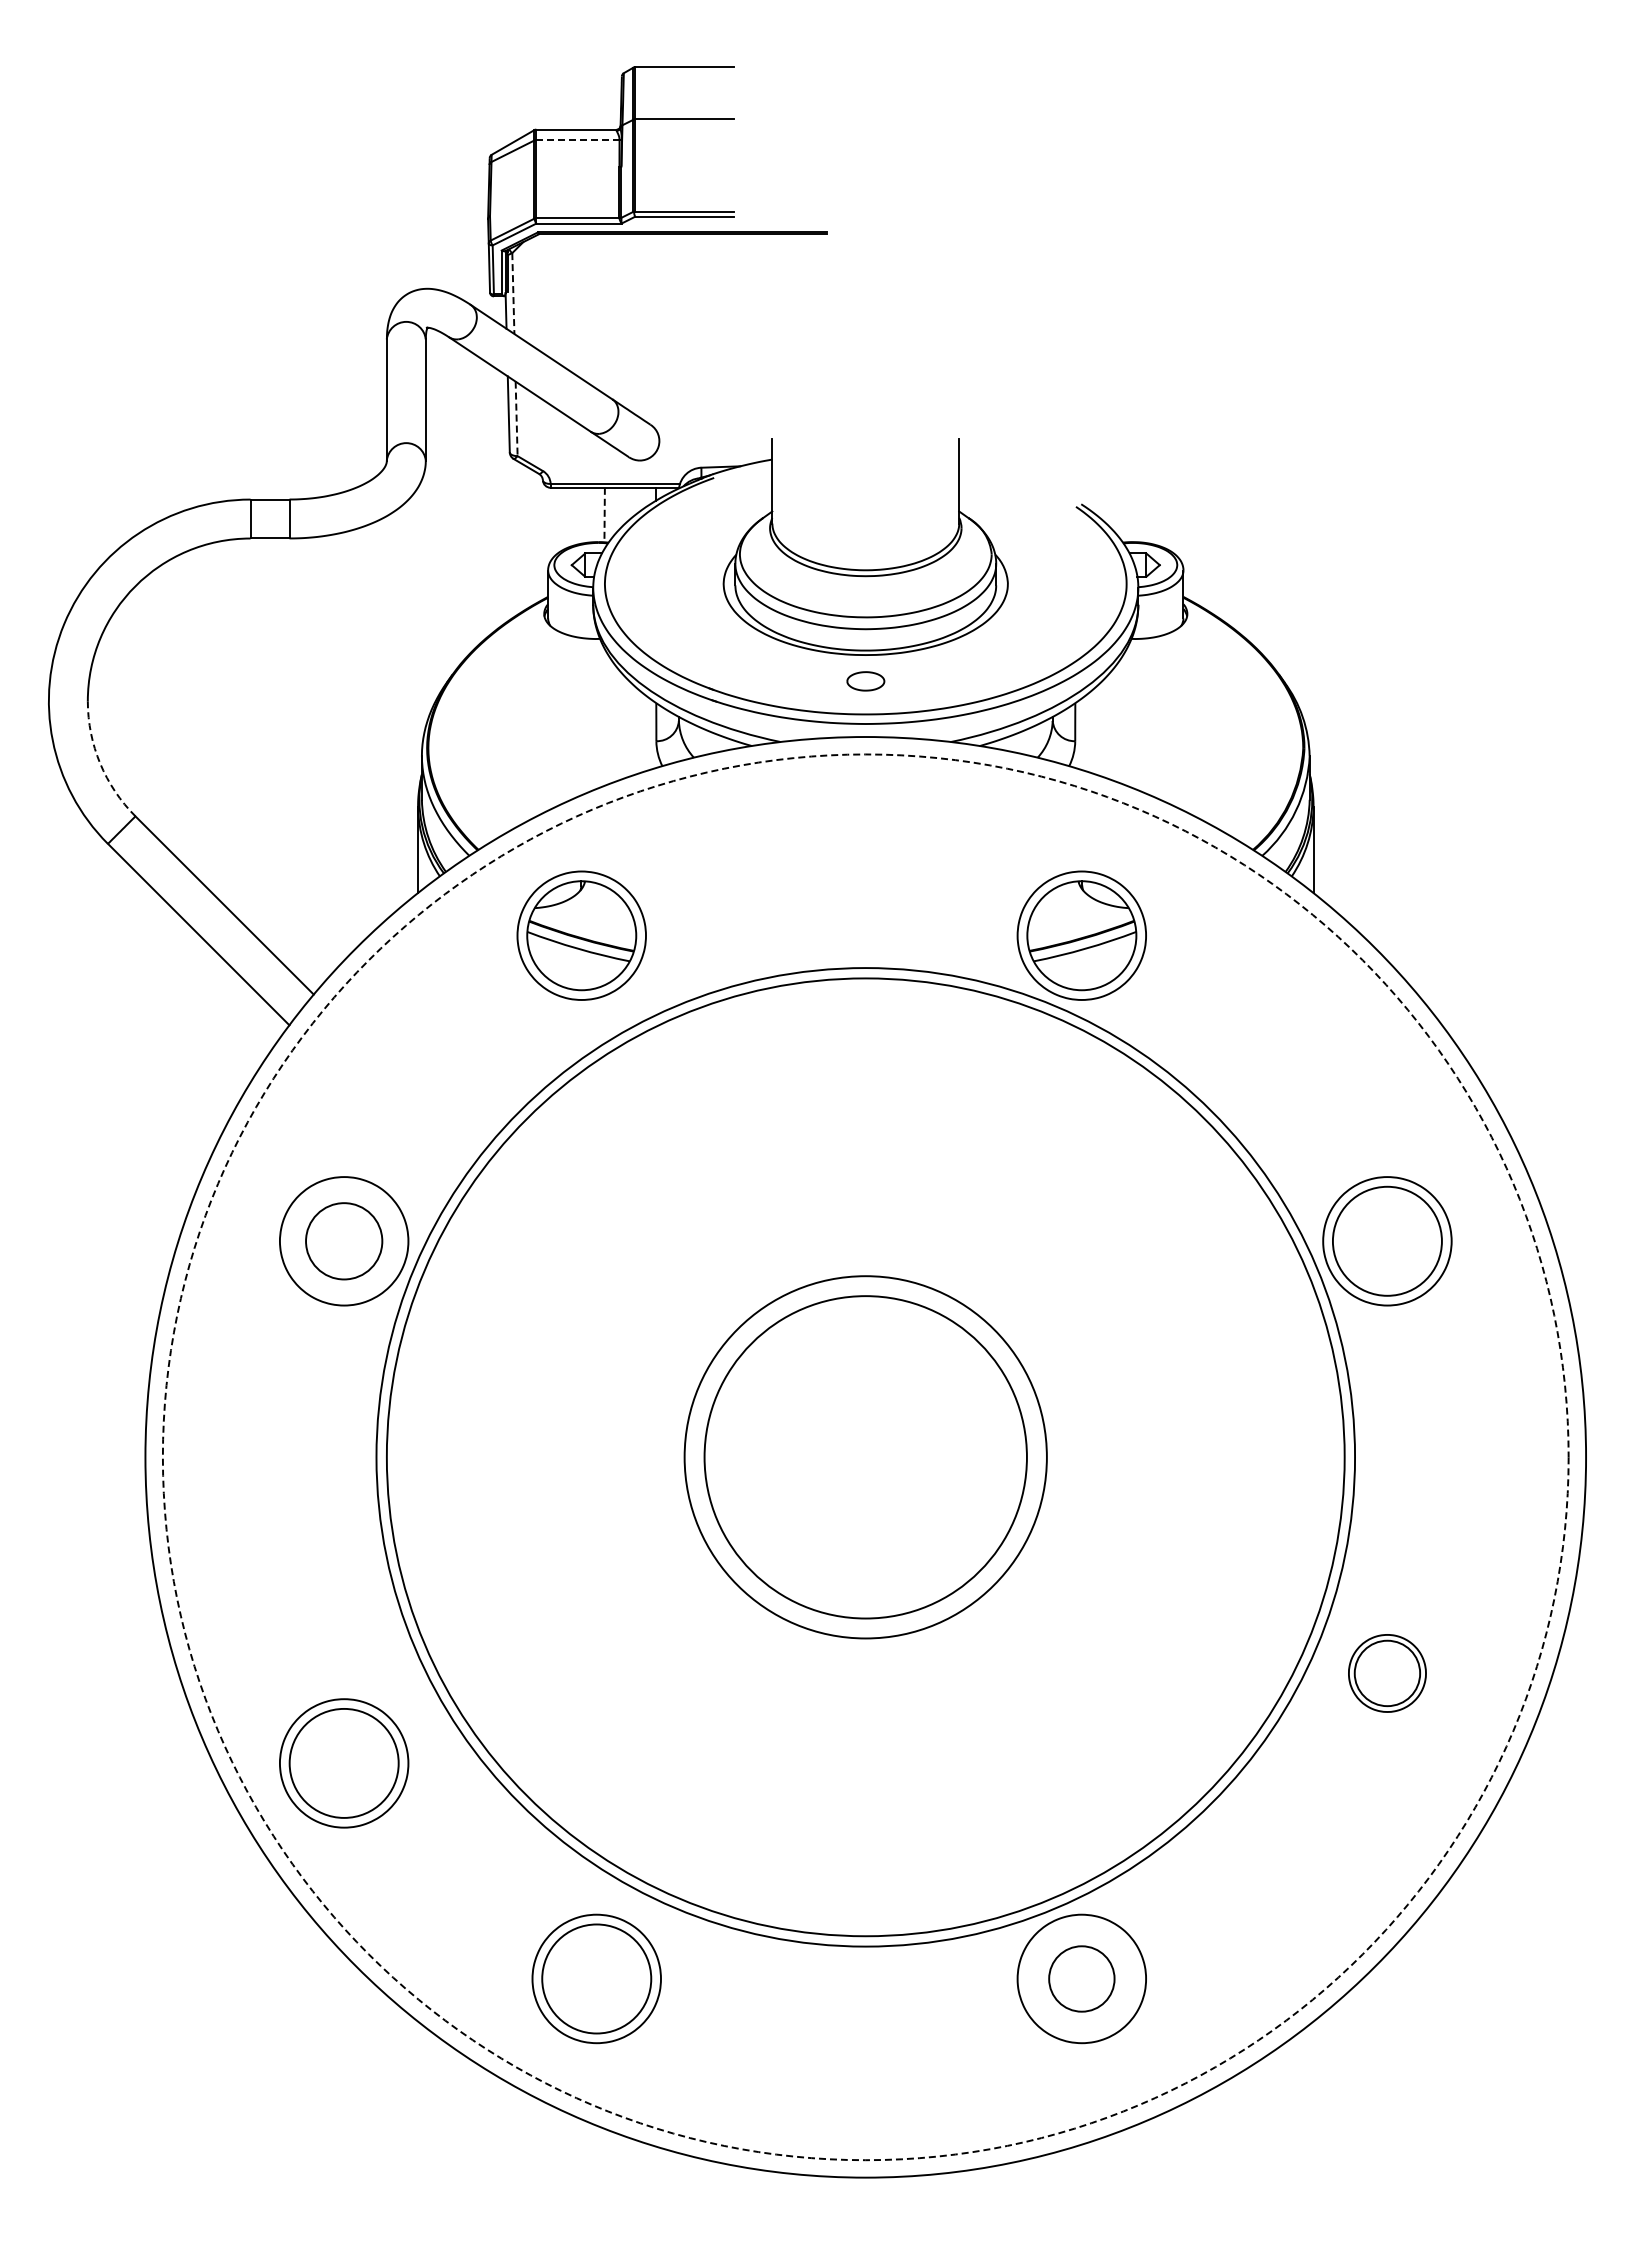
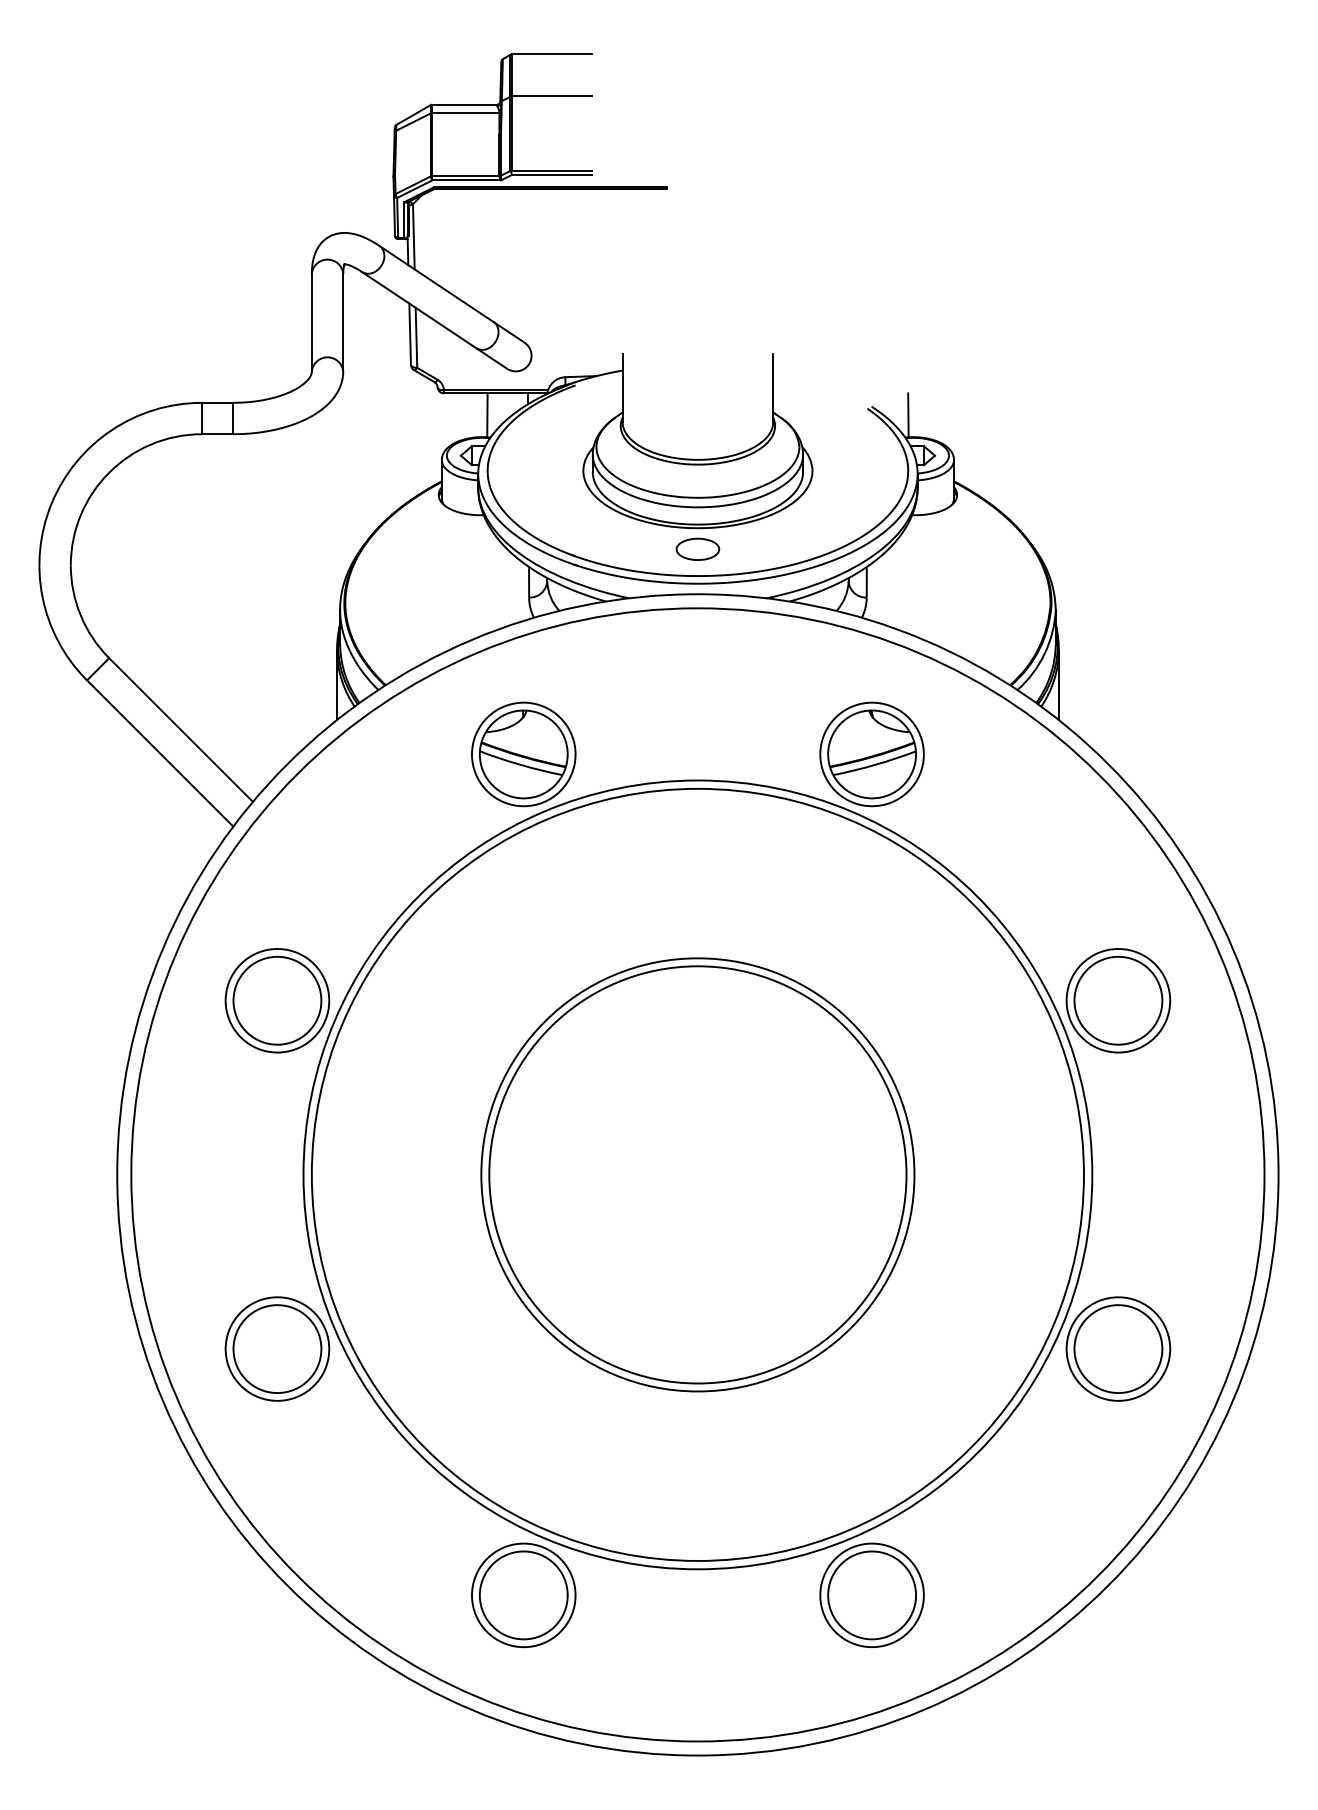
line: (577, 140) -> (465, 113), dashed -> solid
line: (513, 294) -> (413, 237), dashed -> solid
line: (516, 419) -> (416, 338), dashed -> solid
line: (1126, 514) -> (908, 414), added
line: (604, 515) -> (487, 415), dashed -> solid
part: (865, 681) -> (697, 549), size x1.43
arc: (100, 763) -> (81, 615), dashed -> solid
part: (581, 935) -> (523, 754), moved
circle: (343, 1240) -> (276, 1000), size x1.43
circle: (865, 1456) -> (697, 1174), size x1.67
circle: (865, 1457) -> (697, 1175), dashed -> solid
circle: (865, 1457) -> (697, 1175), size x1.43
part: (1387, 1673) -> (1118, 1349), size x1.67
part: (344, 1763) -> (277, 1349), moved
part: (596, 1978) -> (523, 1595), moved
circle: (1081, 1978) -> (871, 1595), size x1.67

